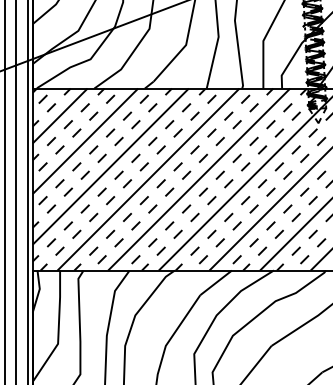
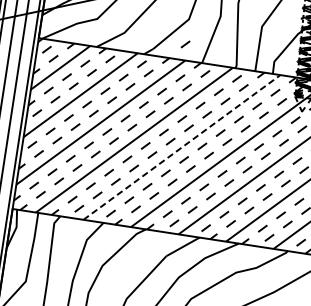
line: (186, 71) -> (185, 44), added
line: (199, 179) -> (182, 147), solid -> dashed

